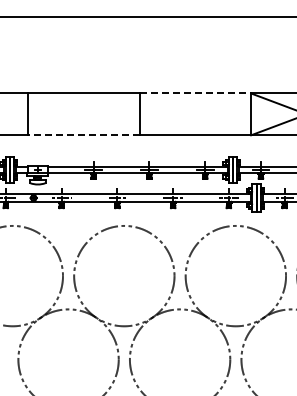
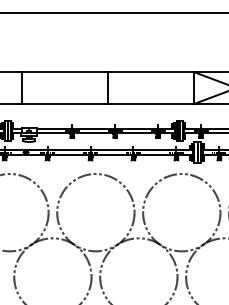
line: (195, 93) -> (150, 71), dashed -> solid
line: (83, 135) -> (64, 104), dashed -> solid

